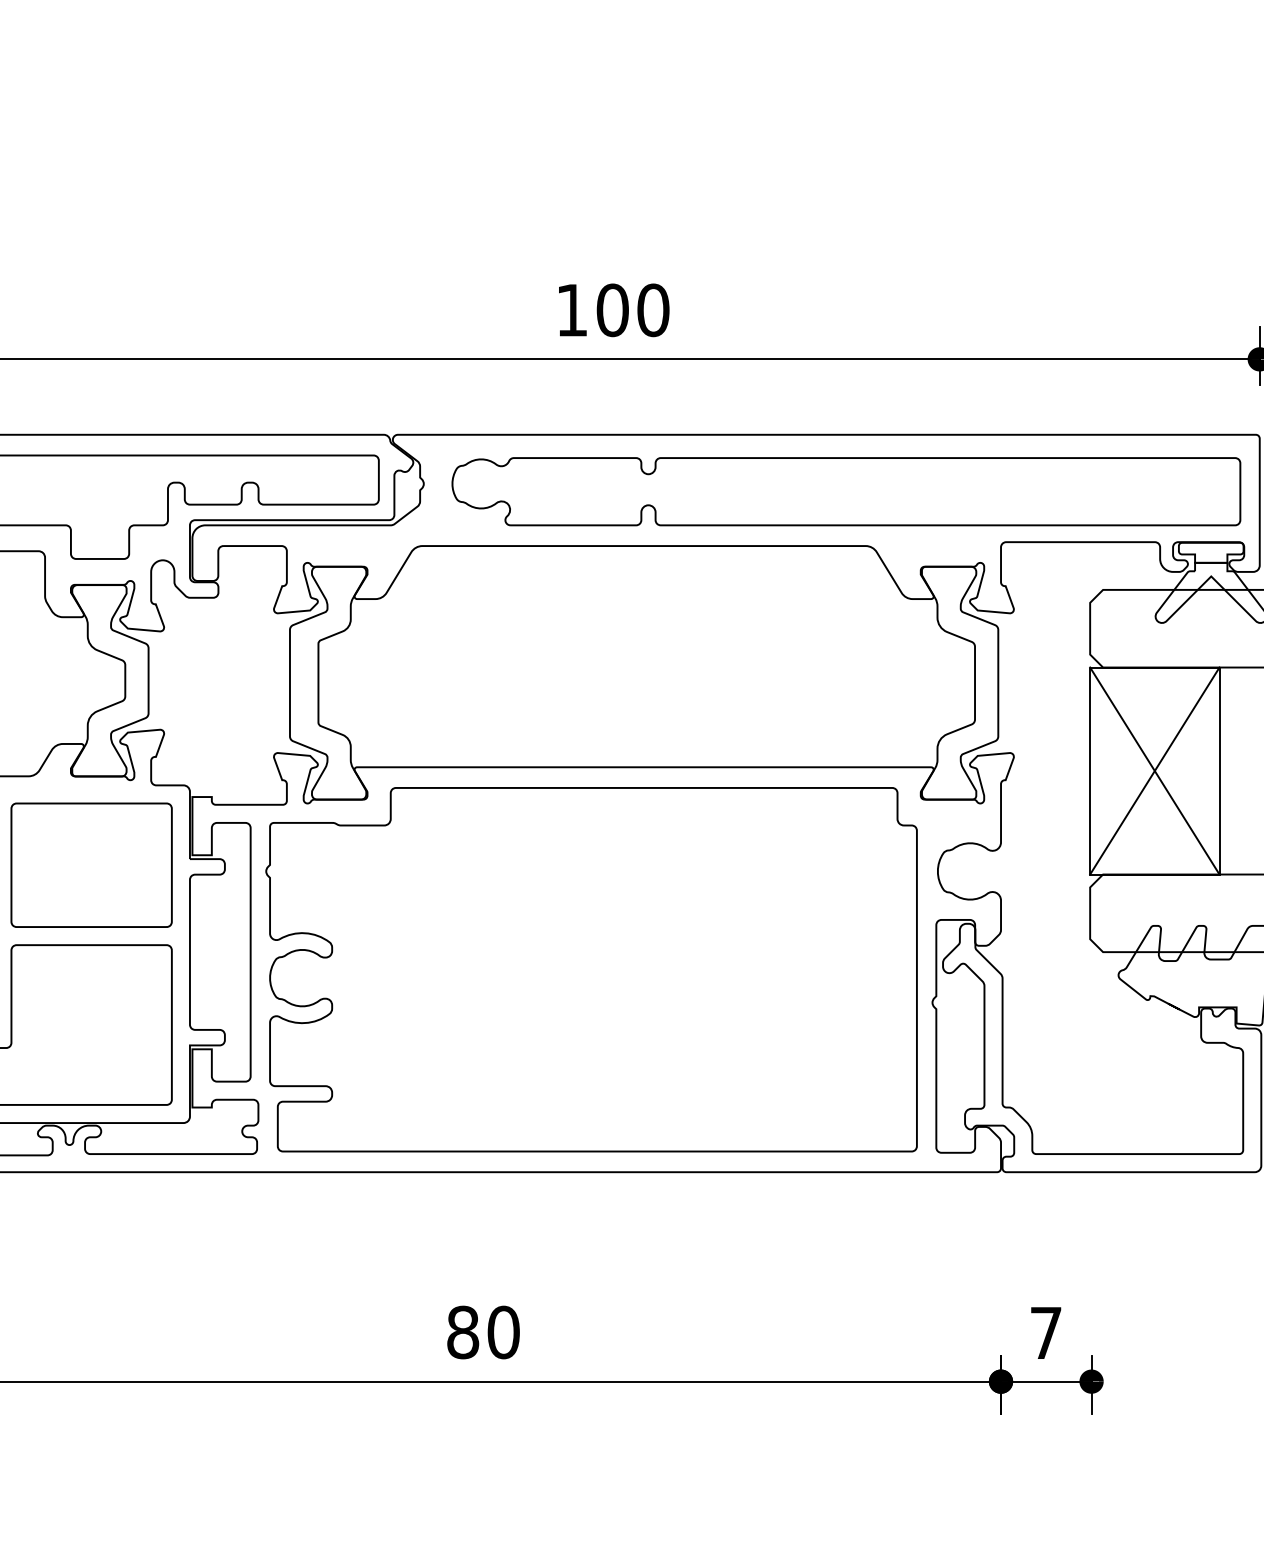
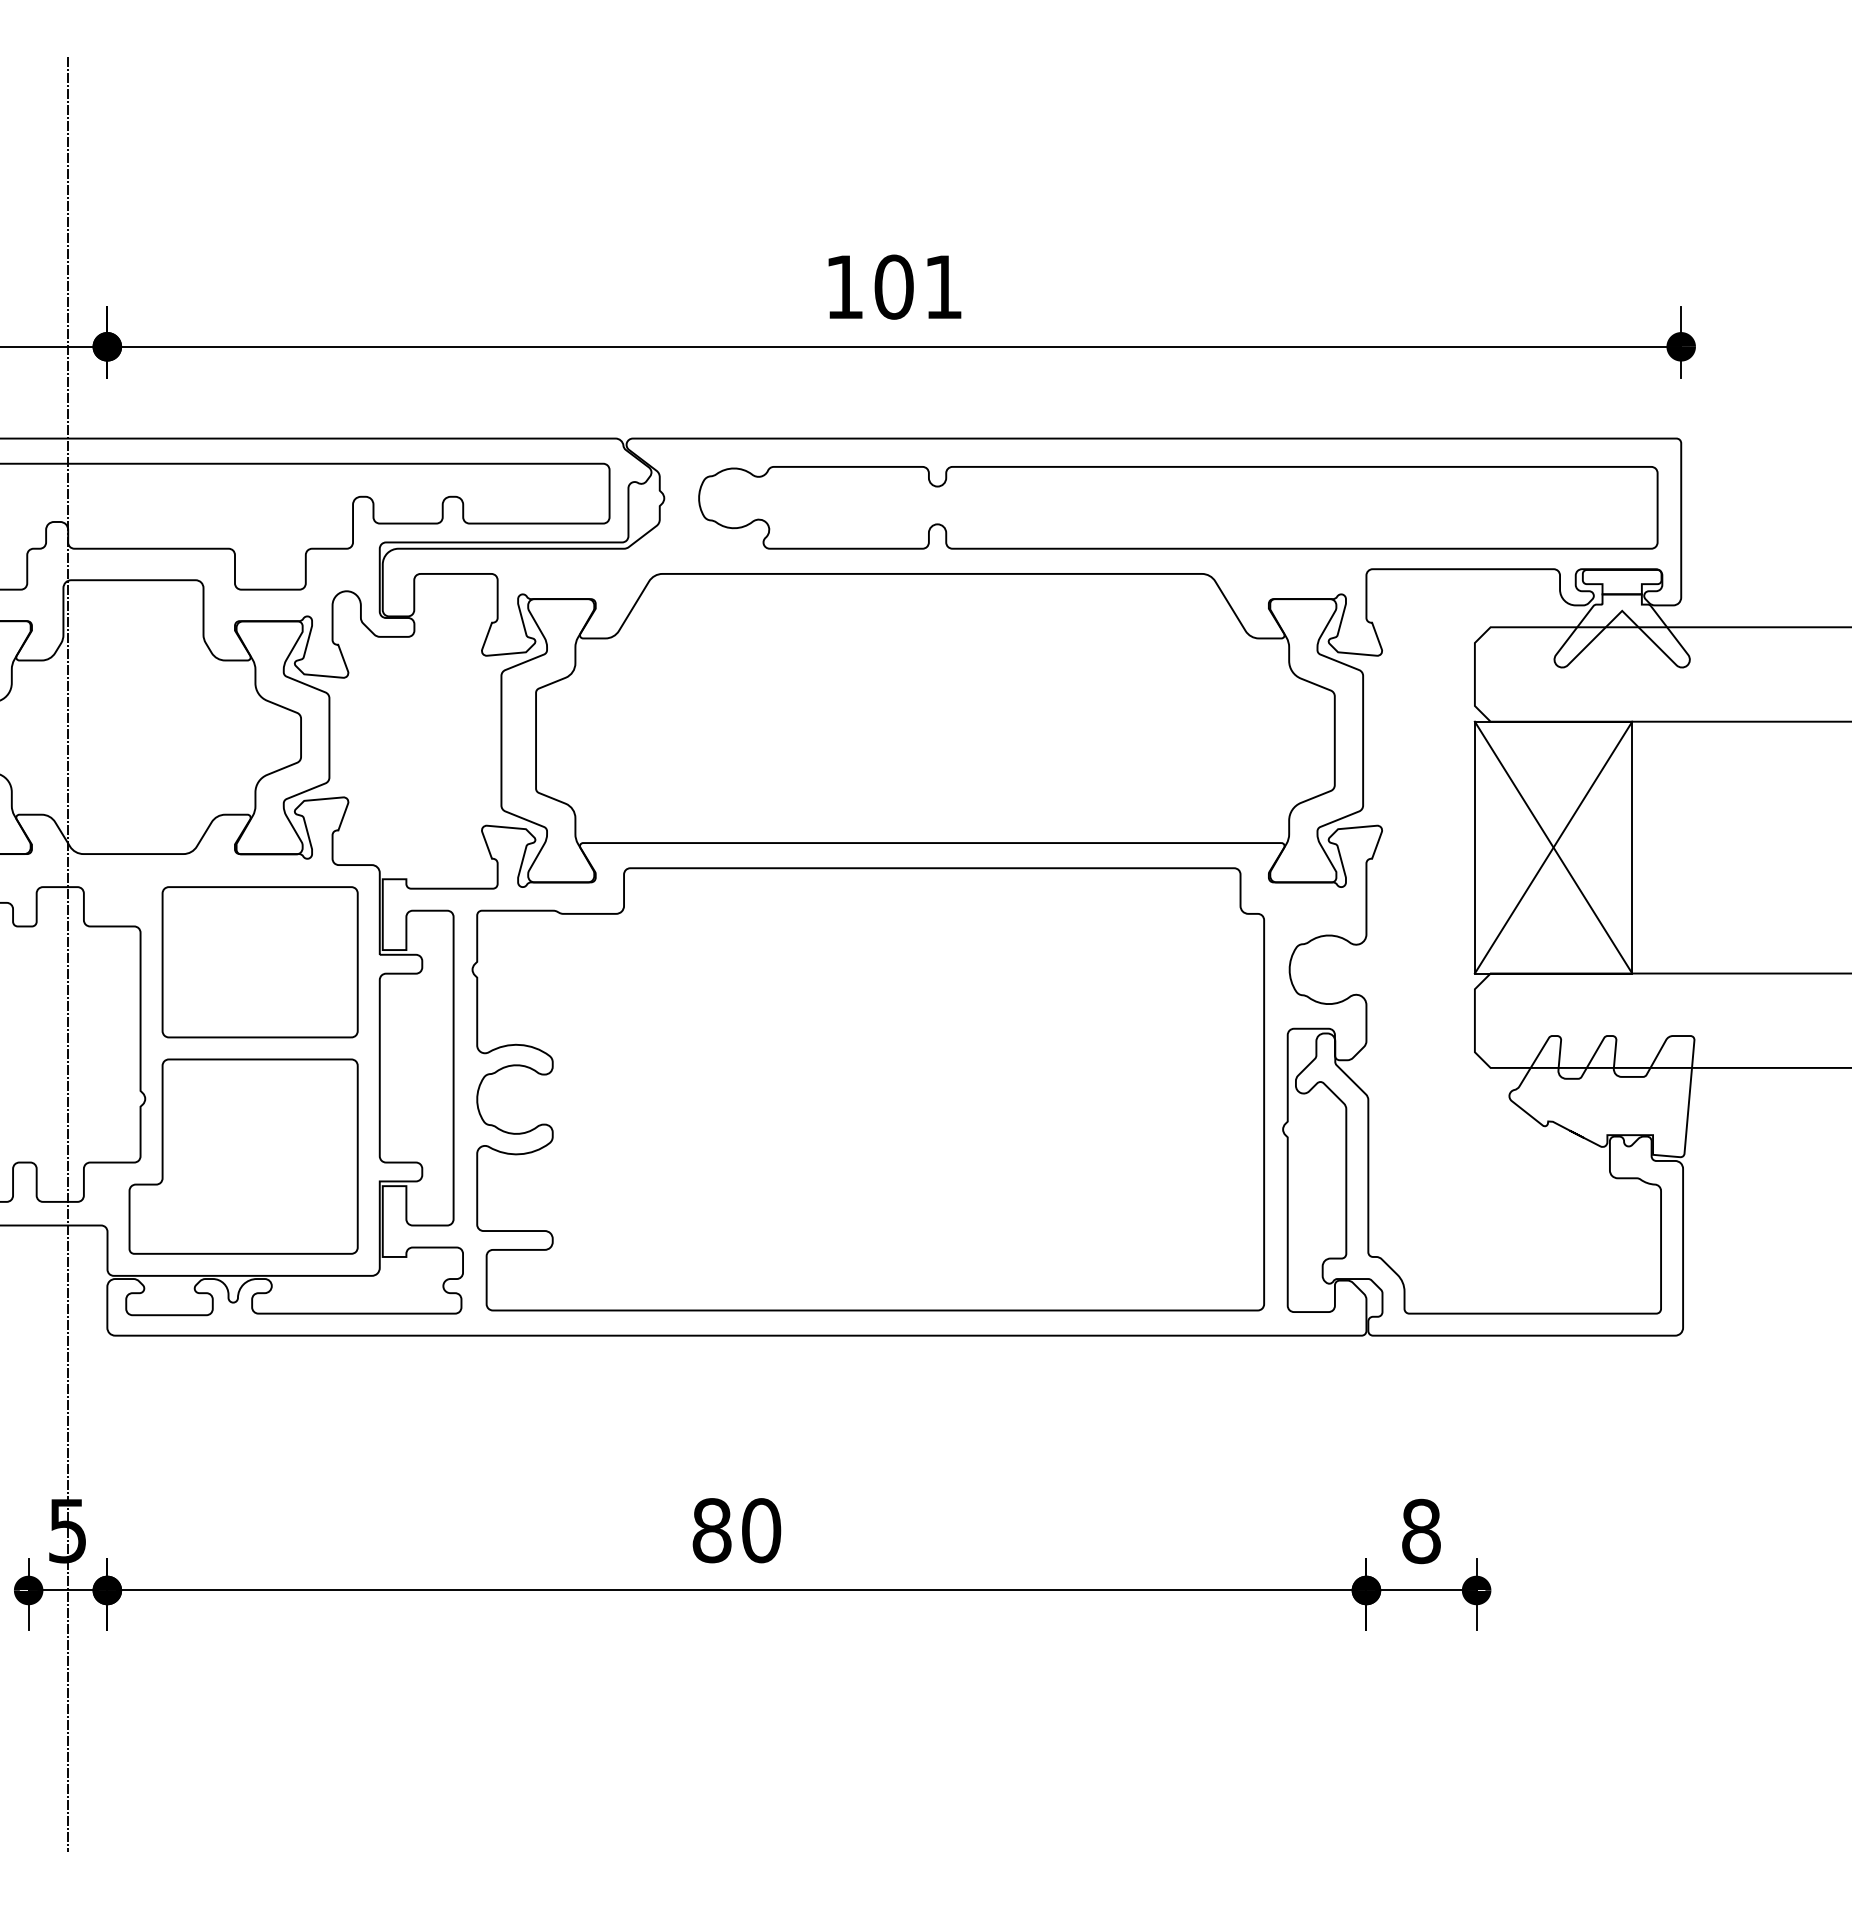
text: (653, 309) -> (943, 286), 100 -> 101
text: (1046, 1333) -> (1421, 1531), 7 -> 8

